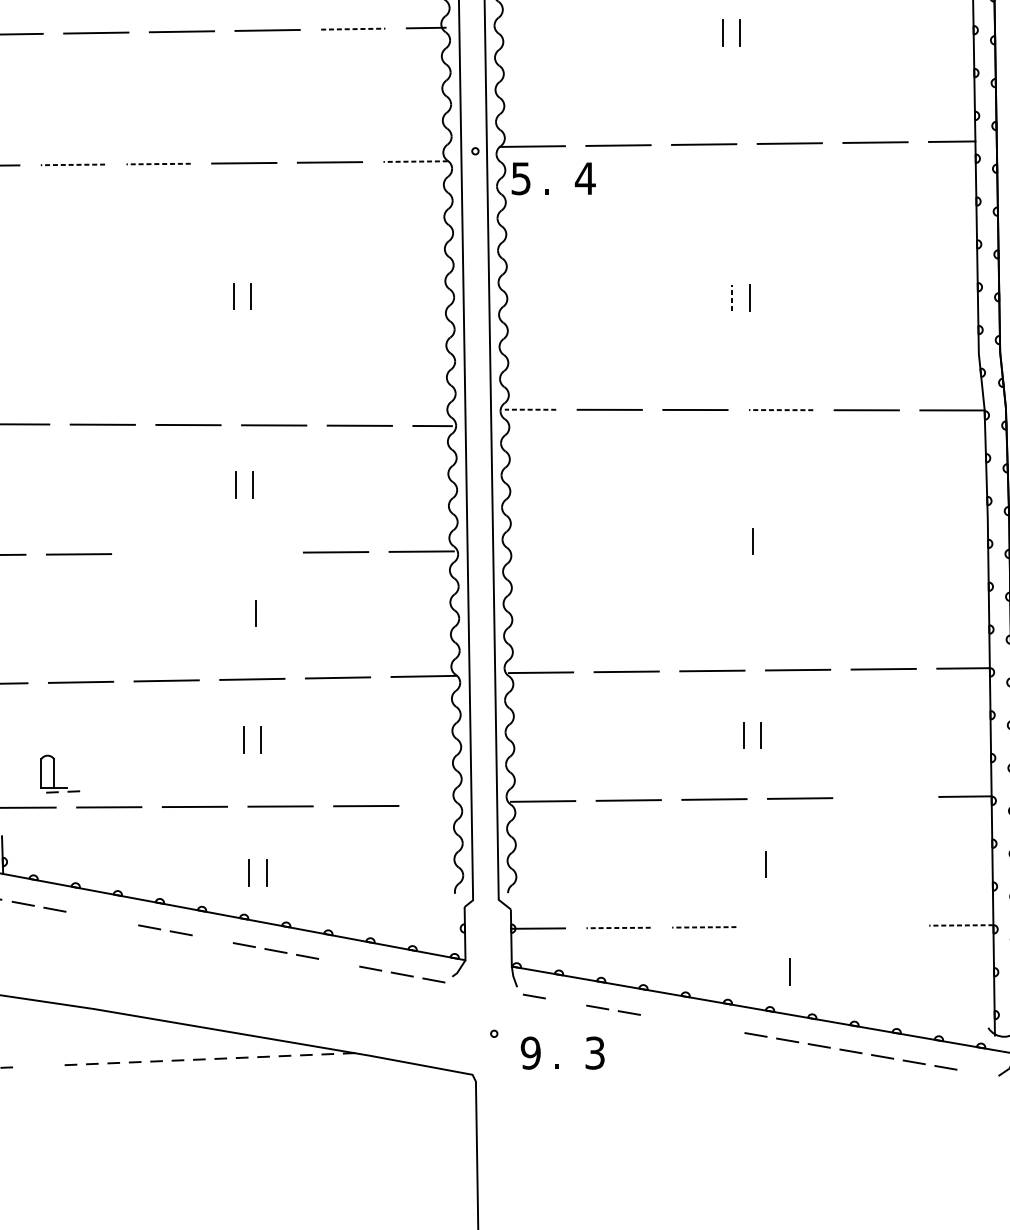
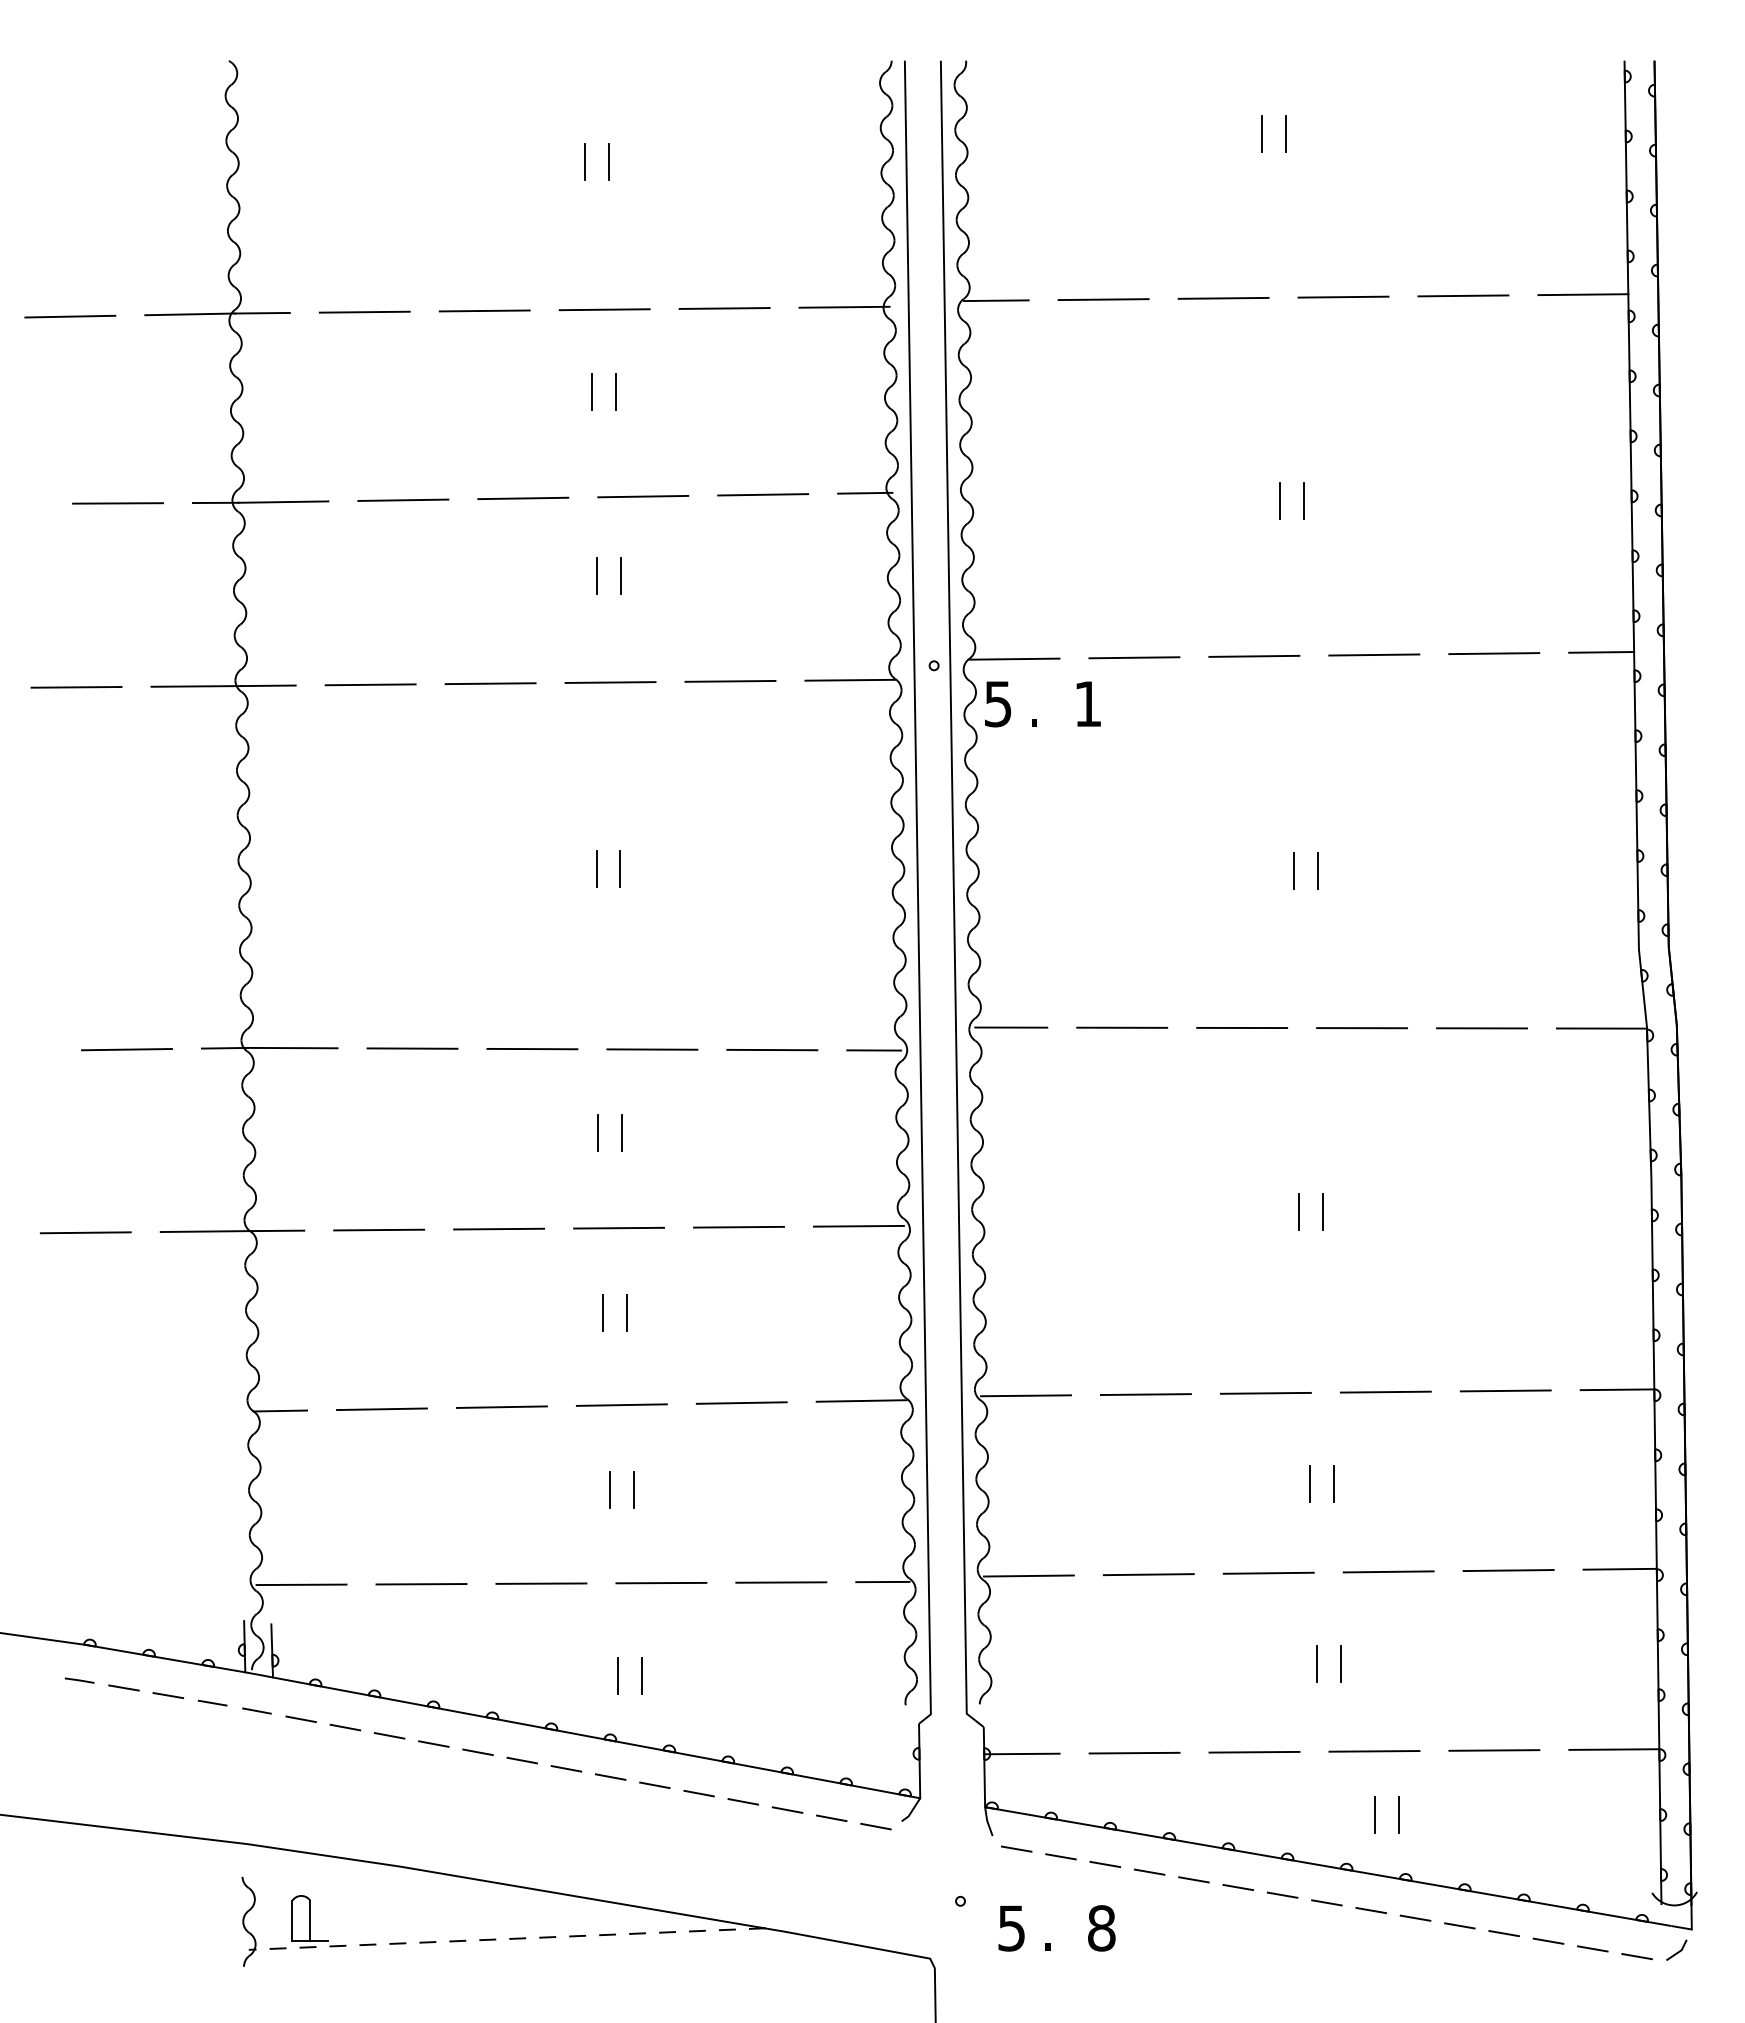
line: (353, 28) -> (763, 494), dashed -> solid
line: (234, 87) -> (596, 576), added
line: (251, 87) -> (620, 576), added
line: (415, 161) -> (850, 680), dashed -> solid
line: (158, 163) -> (490, 683), dashed -> solid
line: (72, 164) -> (370, 684), dashed -> solid
text: (584, 178) -> (1087, 703), 4 -> 1
line: (732, 298) -> (1293, 871), dashed -> solid
line: (530, 409) -> (1011, 1027), dashed -> solid
line: (781, 410) -> (1362, 1028), dashed -> solid
line: (736, 541) -> (1299, 1212), added
line: (250, 552) -> (619, 1227), added
line: (164, 553) -> (499, 1228), added
line: (239, 613) -> (603, 1312), added
part: (54, 773) -> (310, 1921), moved
line: (885, 797) -> (1508, 1570), added
line: (438, 805) -> (882, 1581), added
line: (749, 864) -> (1317, 1664), added
line: (86, 915) -> (389, 1735), added
line: (117, 921) -> (433, 1743), added
line: (961, 925) -> (1614, 1749), dashed -> solid
line: (789, 926) -> (1374, 1751), added
line: (875, 926) -> (1494, 1750), added
line: (704, 927) -> (1254, 1752), dashed -> solid
line: (618, 928) -> (1134, 1753), dashed -> solid
line: (212, 938) -> (566, 1768), added
line: (338, 962) -> (742, 1801), added
line: (807, 971) -> (1398, 1814), added
line: (565, 1001) -> (1060, 1856), added
line: (660, 1018) -> (1193, 1879), added
line: (692, 1023) -> (1238, 1887), added
line: (724, 1028) -> (1282, 1894), added
text: (530, 1053) -> (1011, 1928), 9 -> 5
text: (594, 1053) -> (1101, 1928), 3 -> 8
line: (977, 1073) -> (1636, 1956), added

